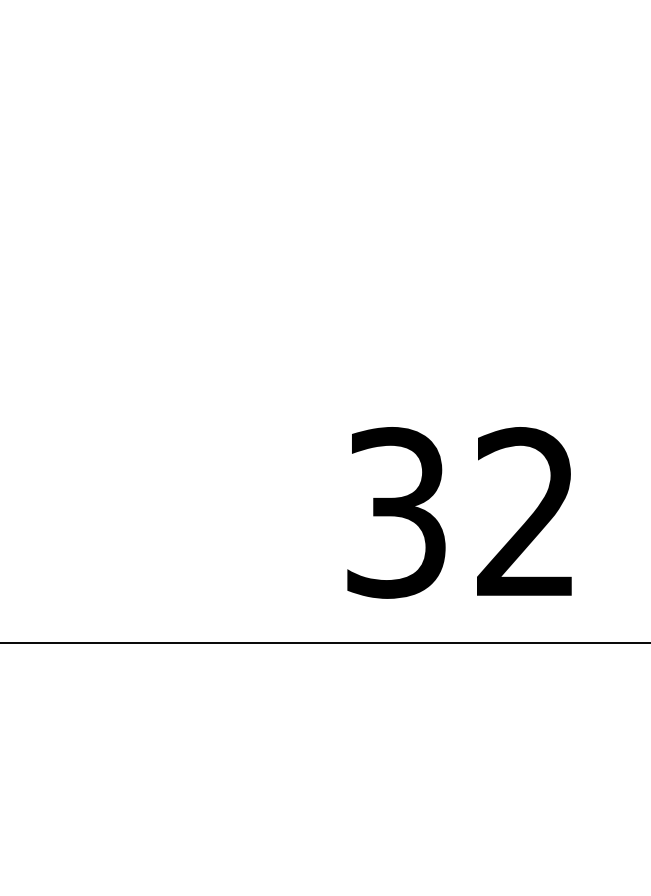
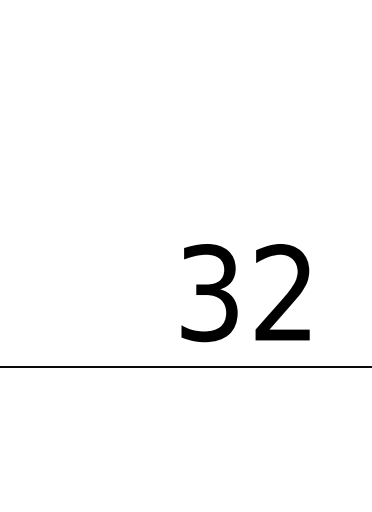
text: (459, 513) -> (245, 293), moved

